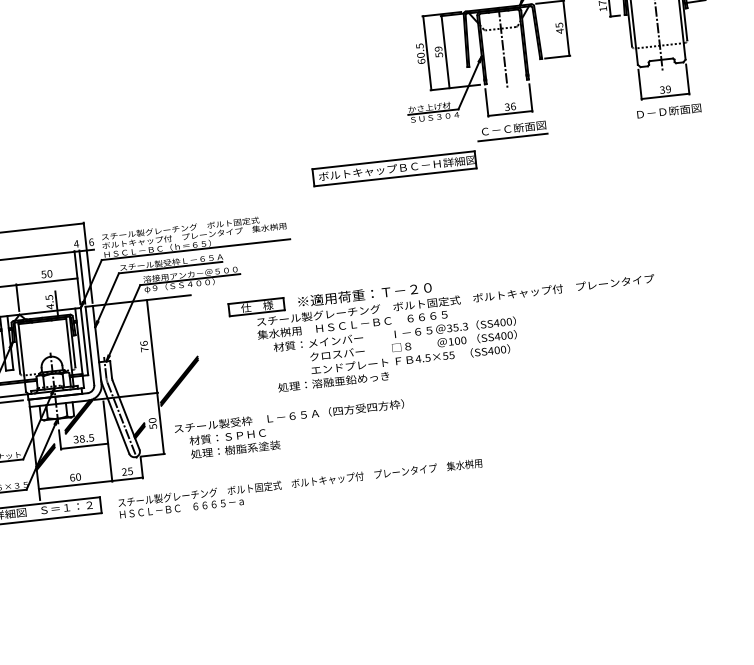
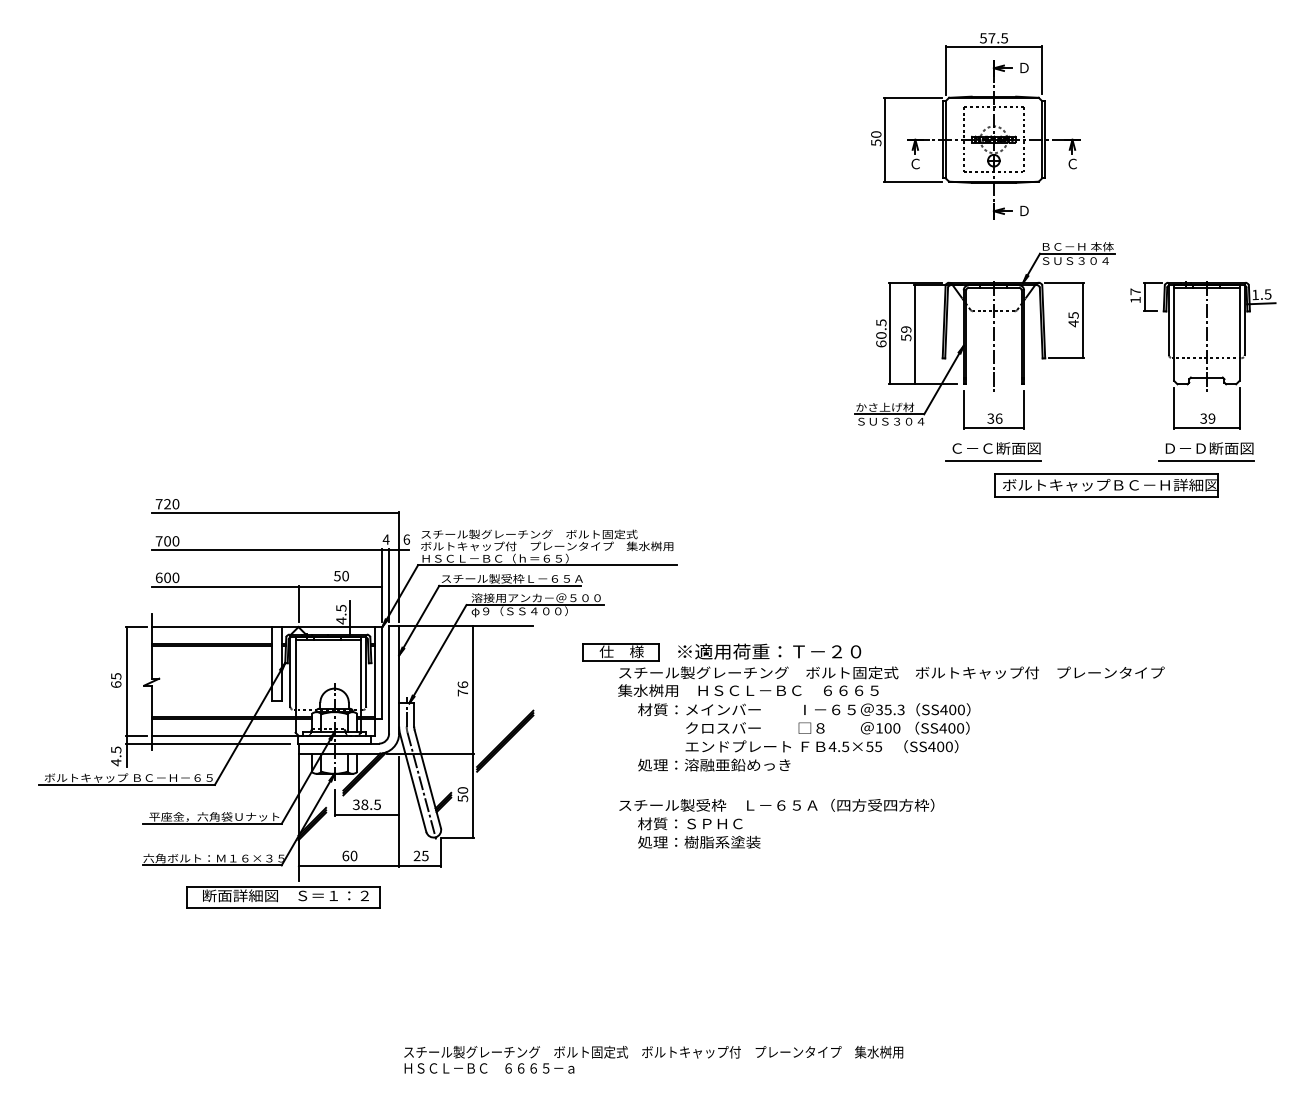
line: (667, 120) -> (1206, 460), added
part: (394, 168) -> (1106, 485), moved
text: (290, 429) -> (776, 823), moved
text: (300, 488) -> (653, 1059), moved

